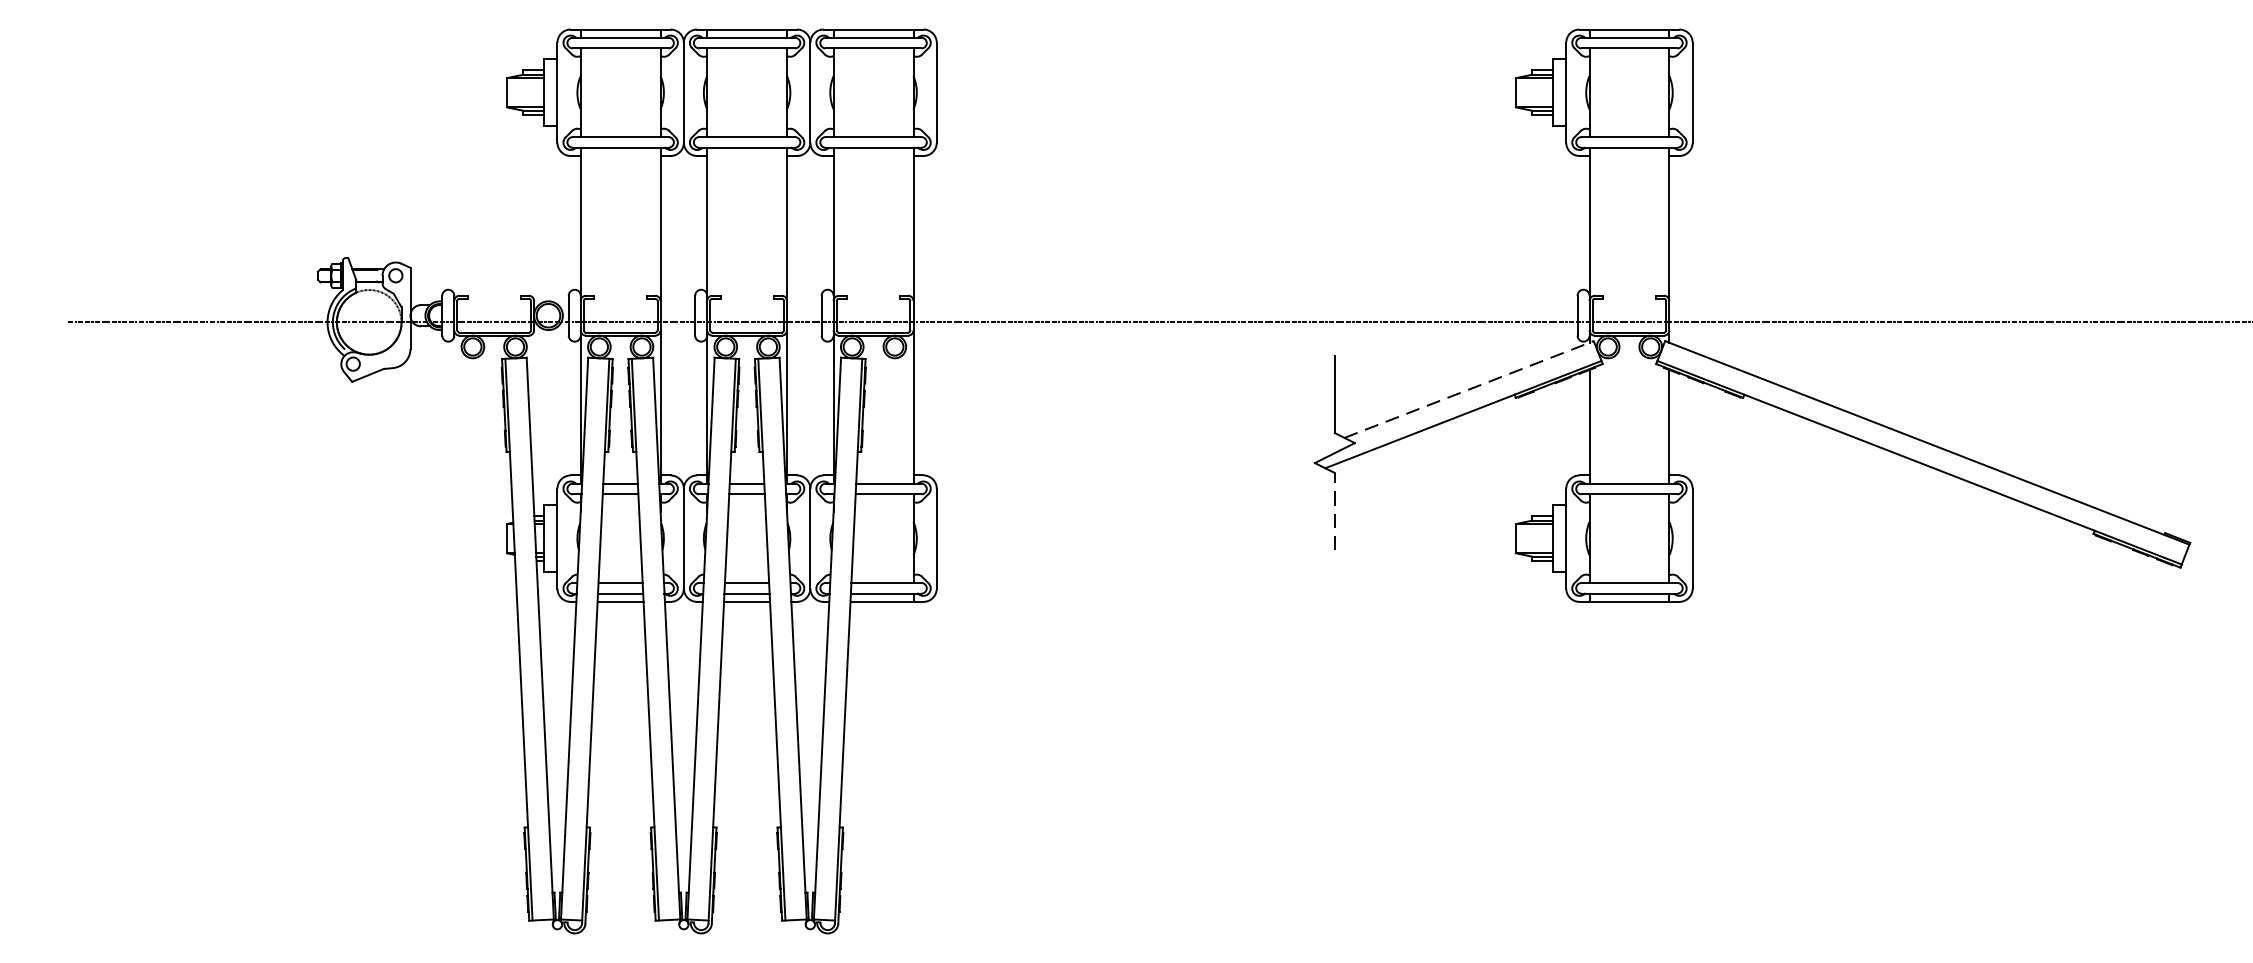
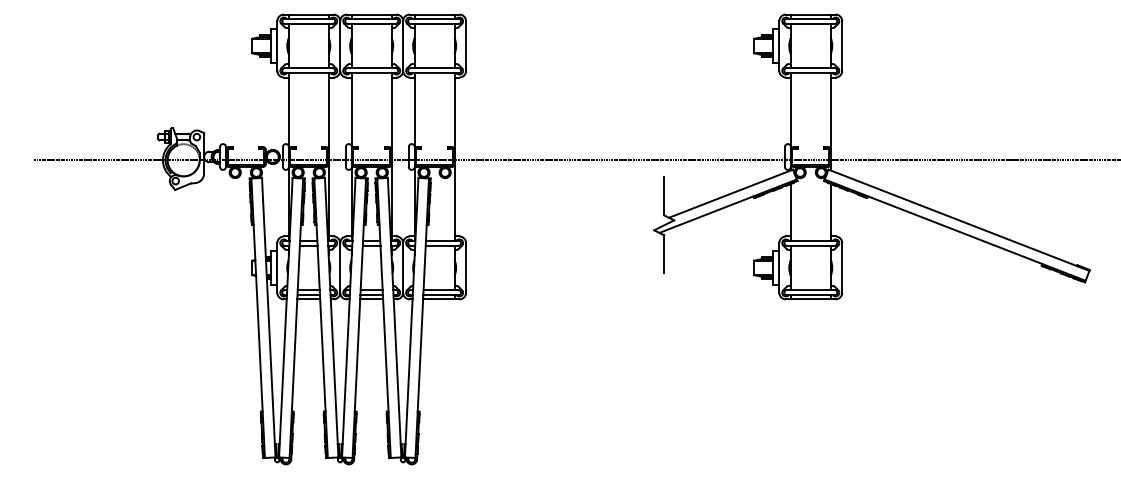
line: (1470, 389) -> (731, 193), dashed -> solid
line: (1335, 509) -> (664, 253), dashed -> solid

